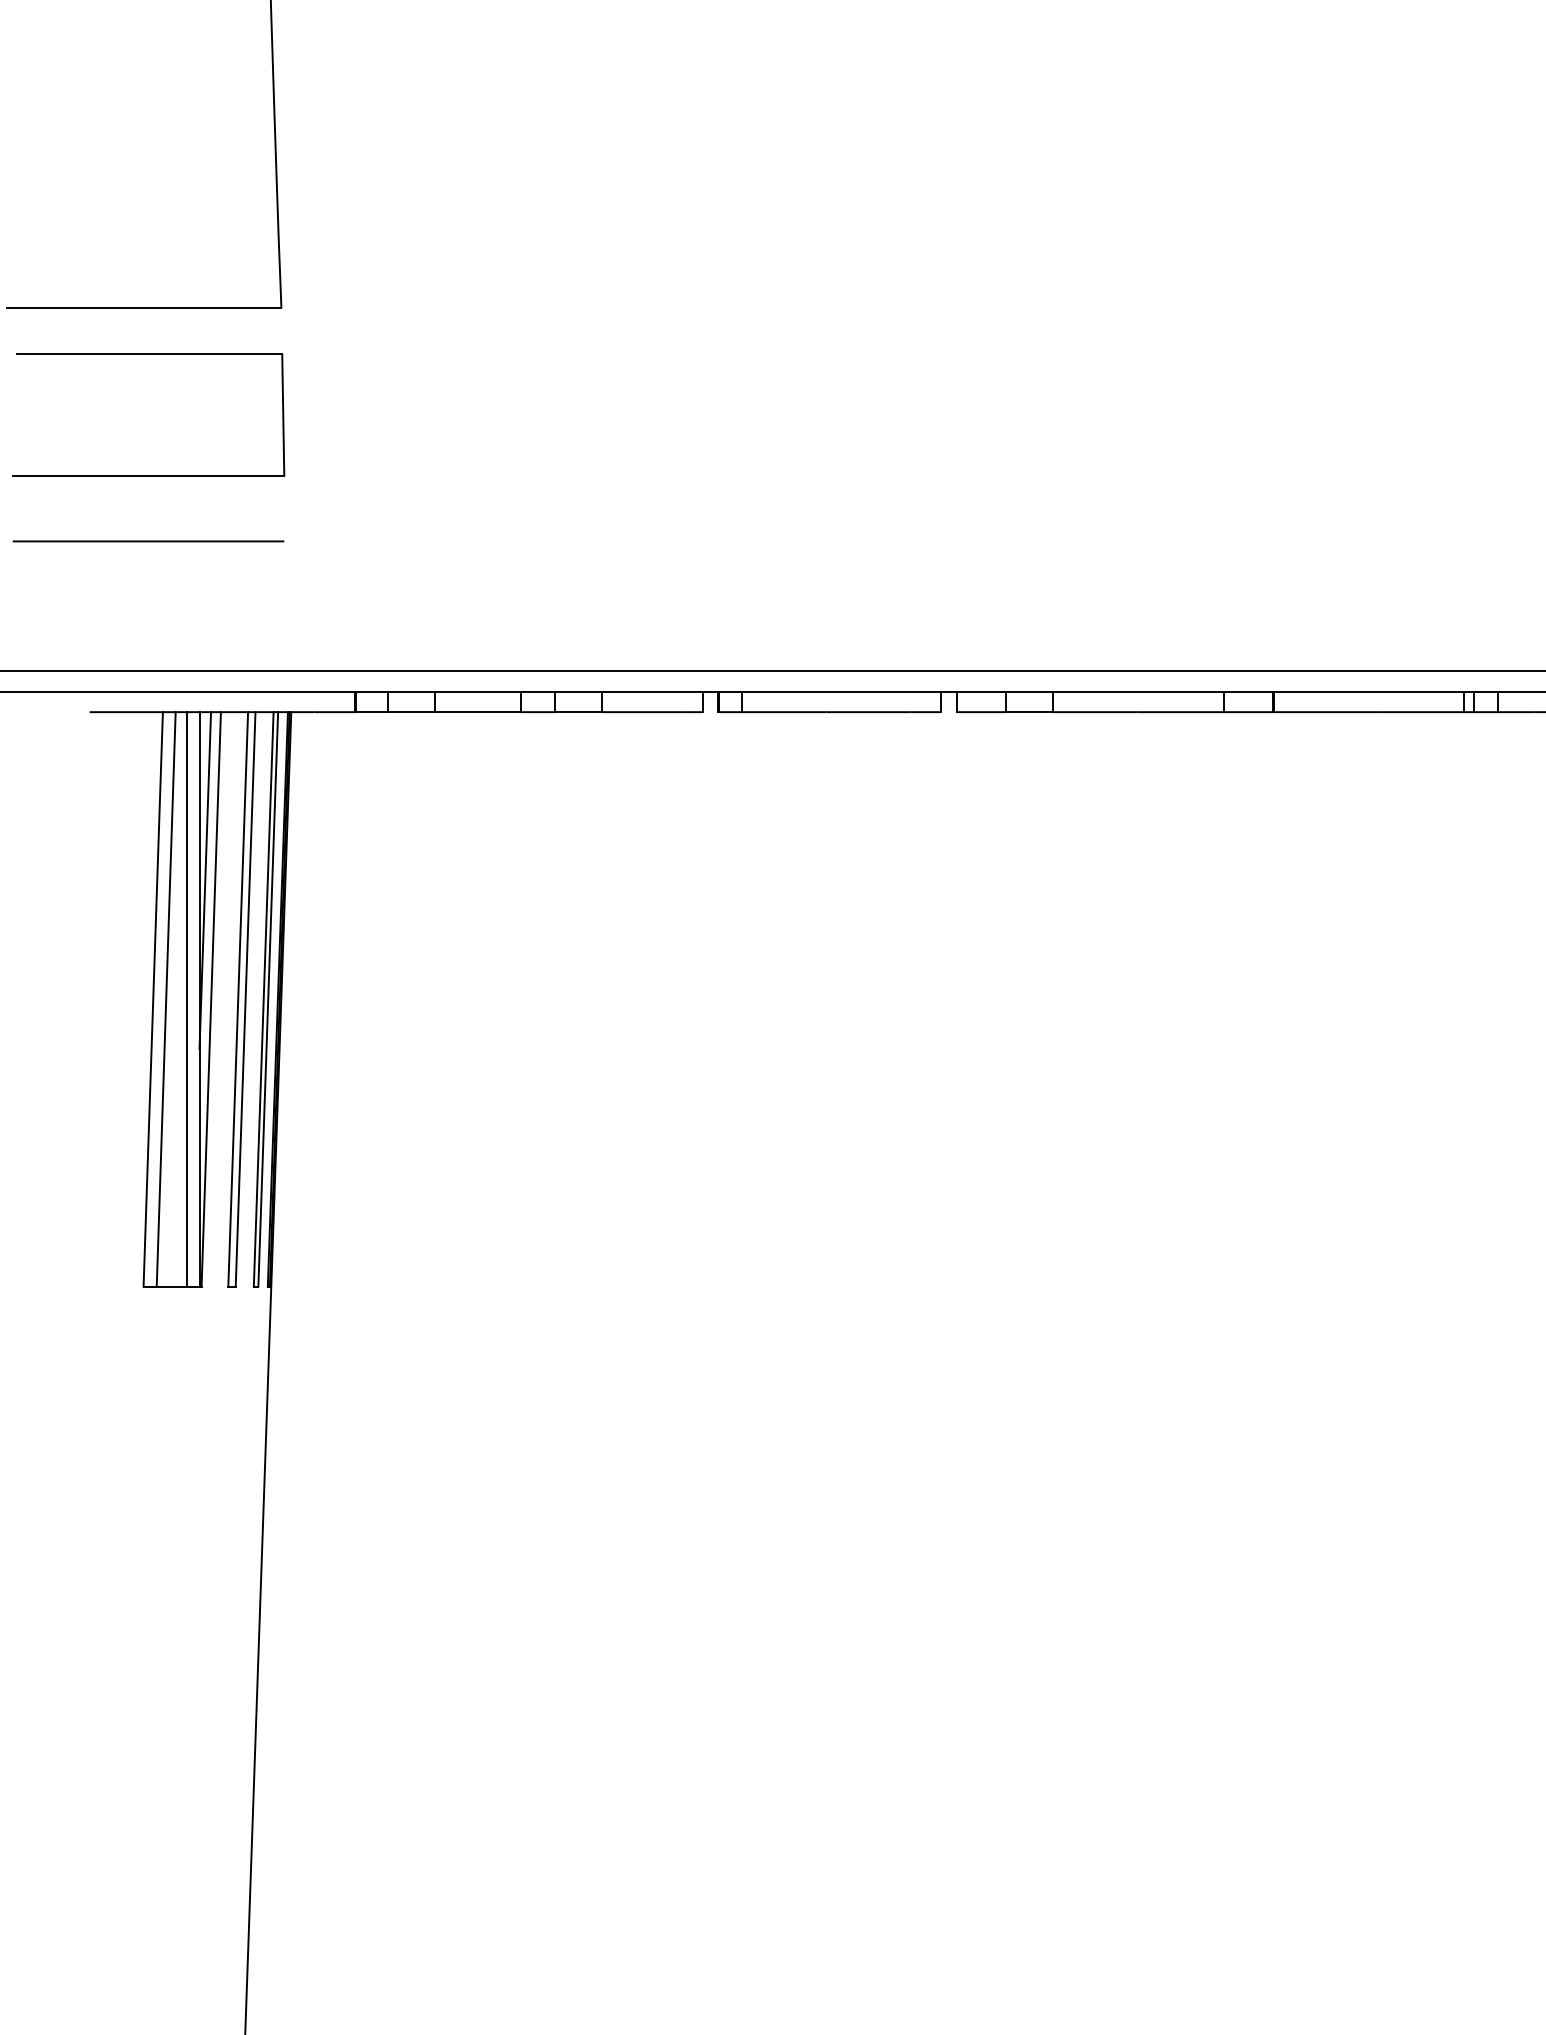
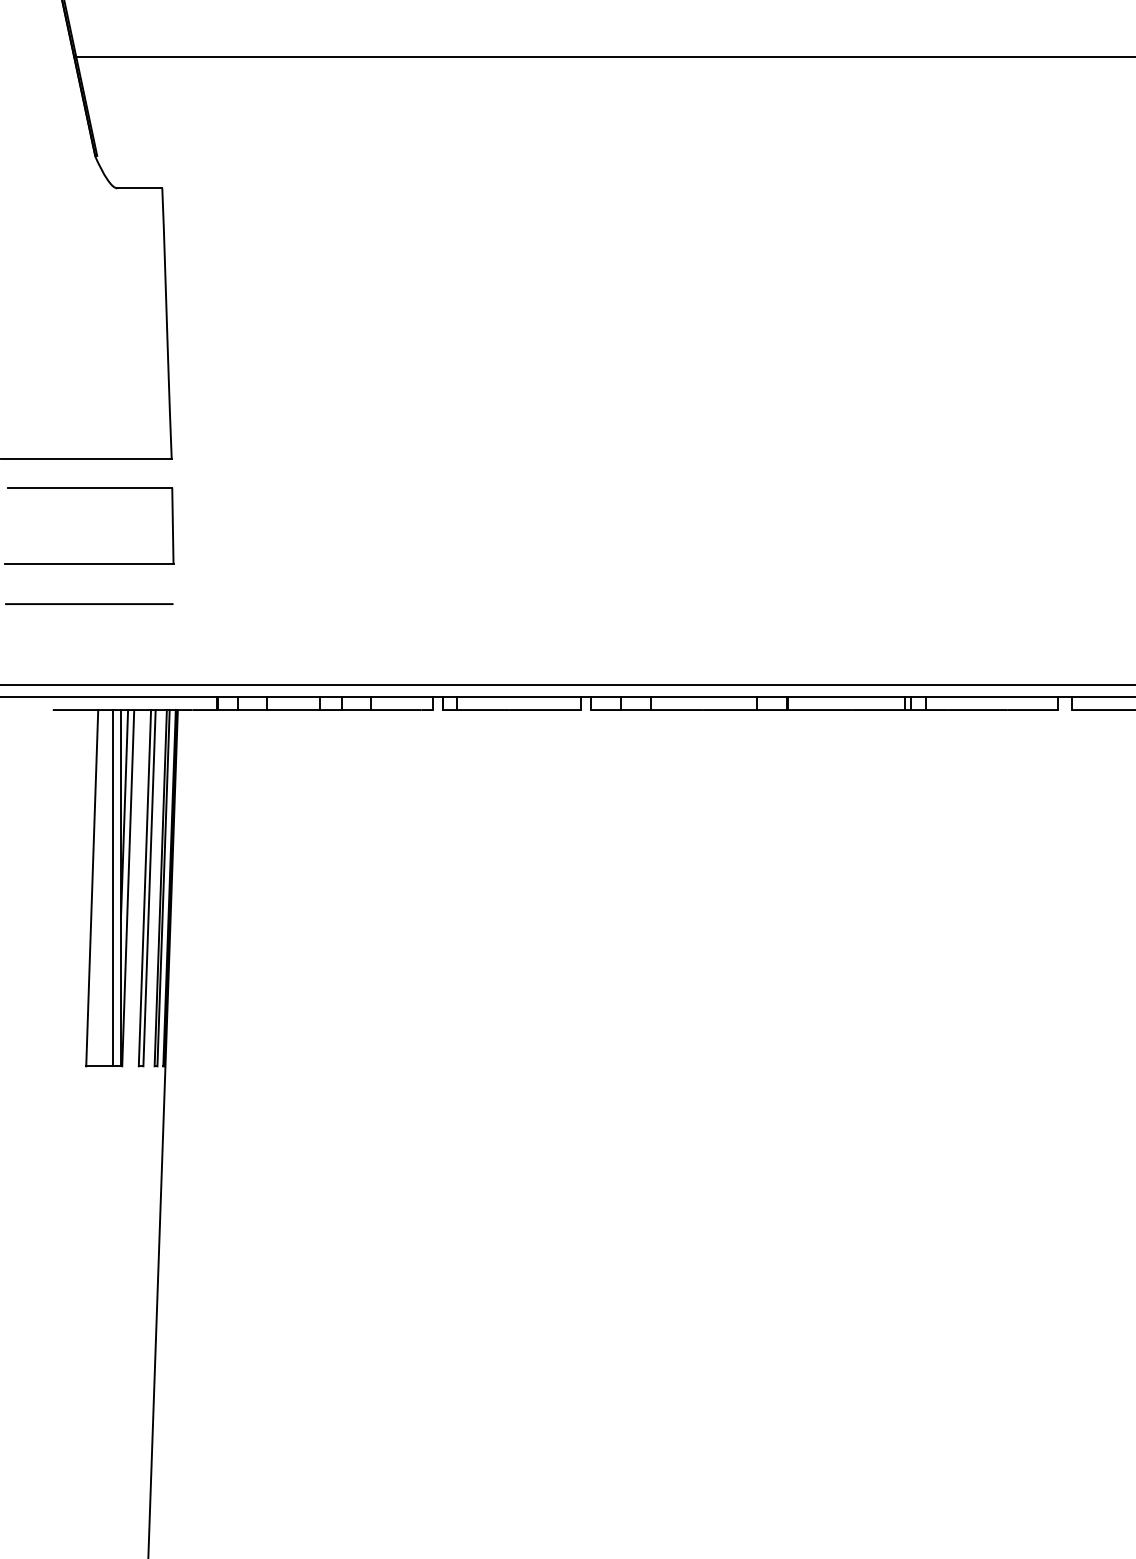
line: (166, 999) -> (100, 888), removed

